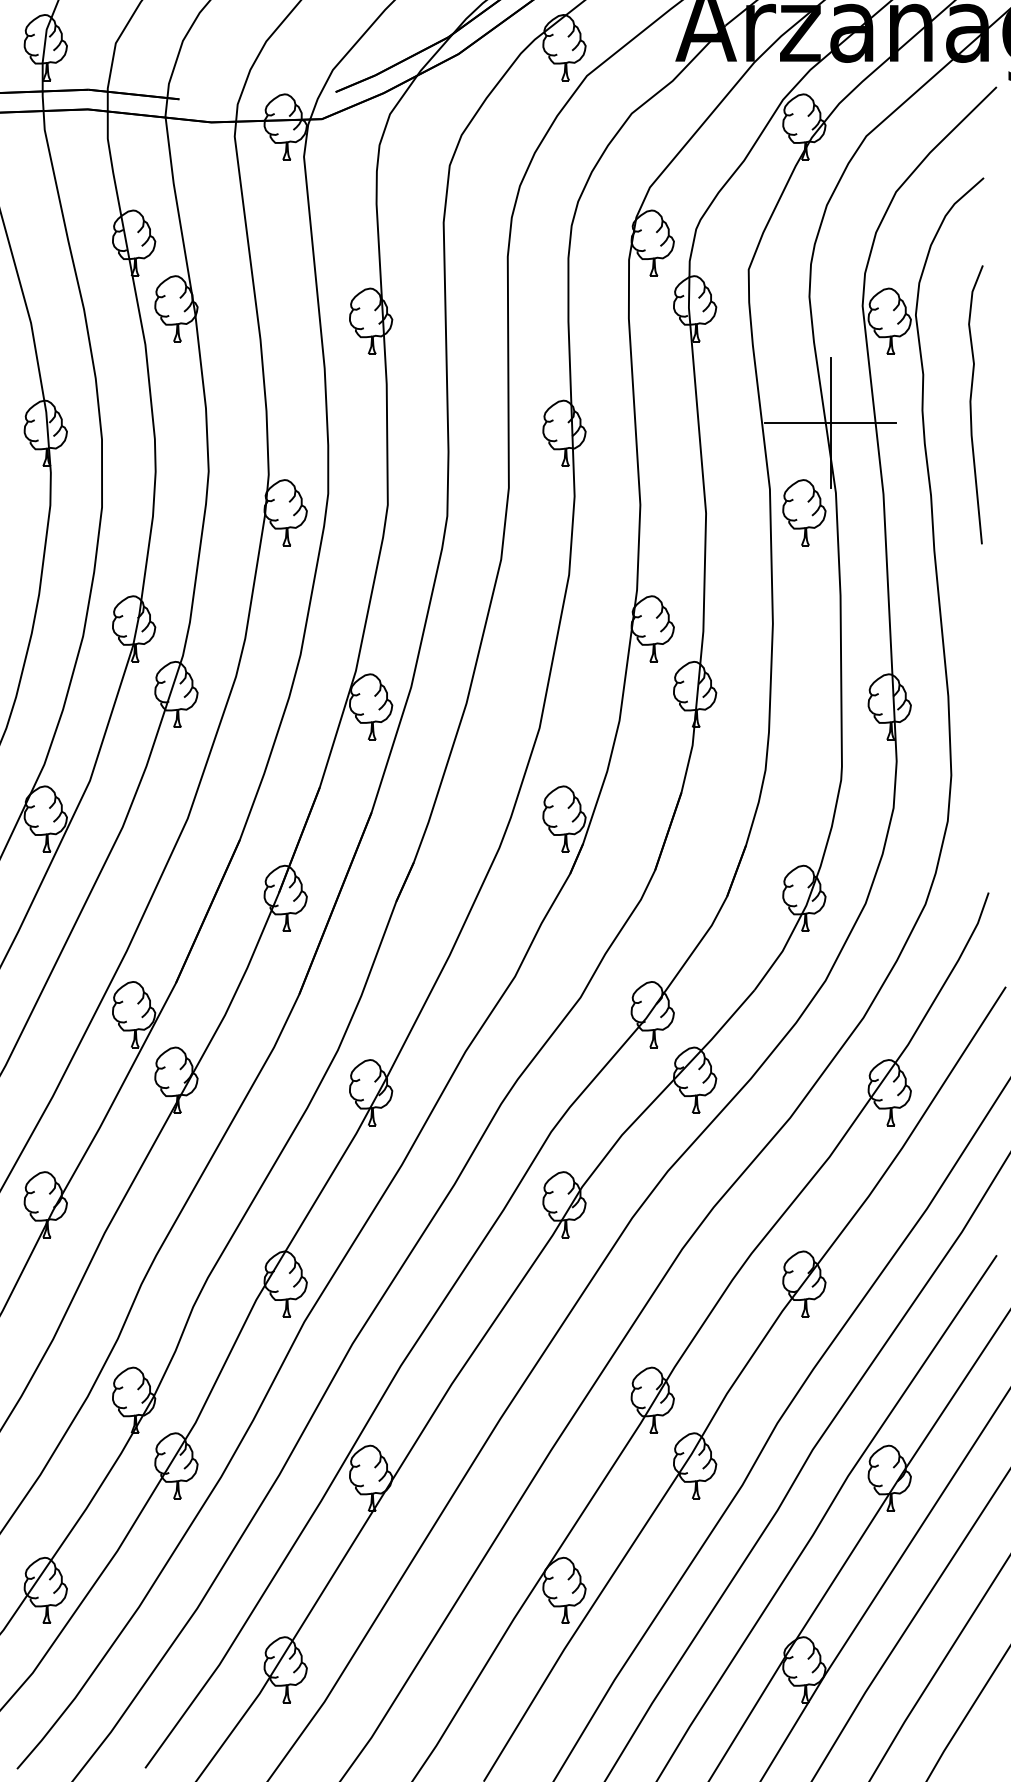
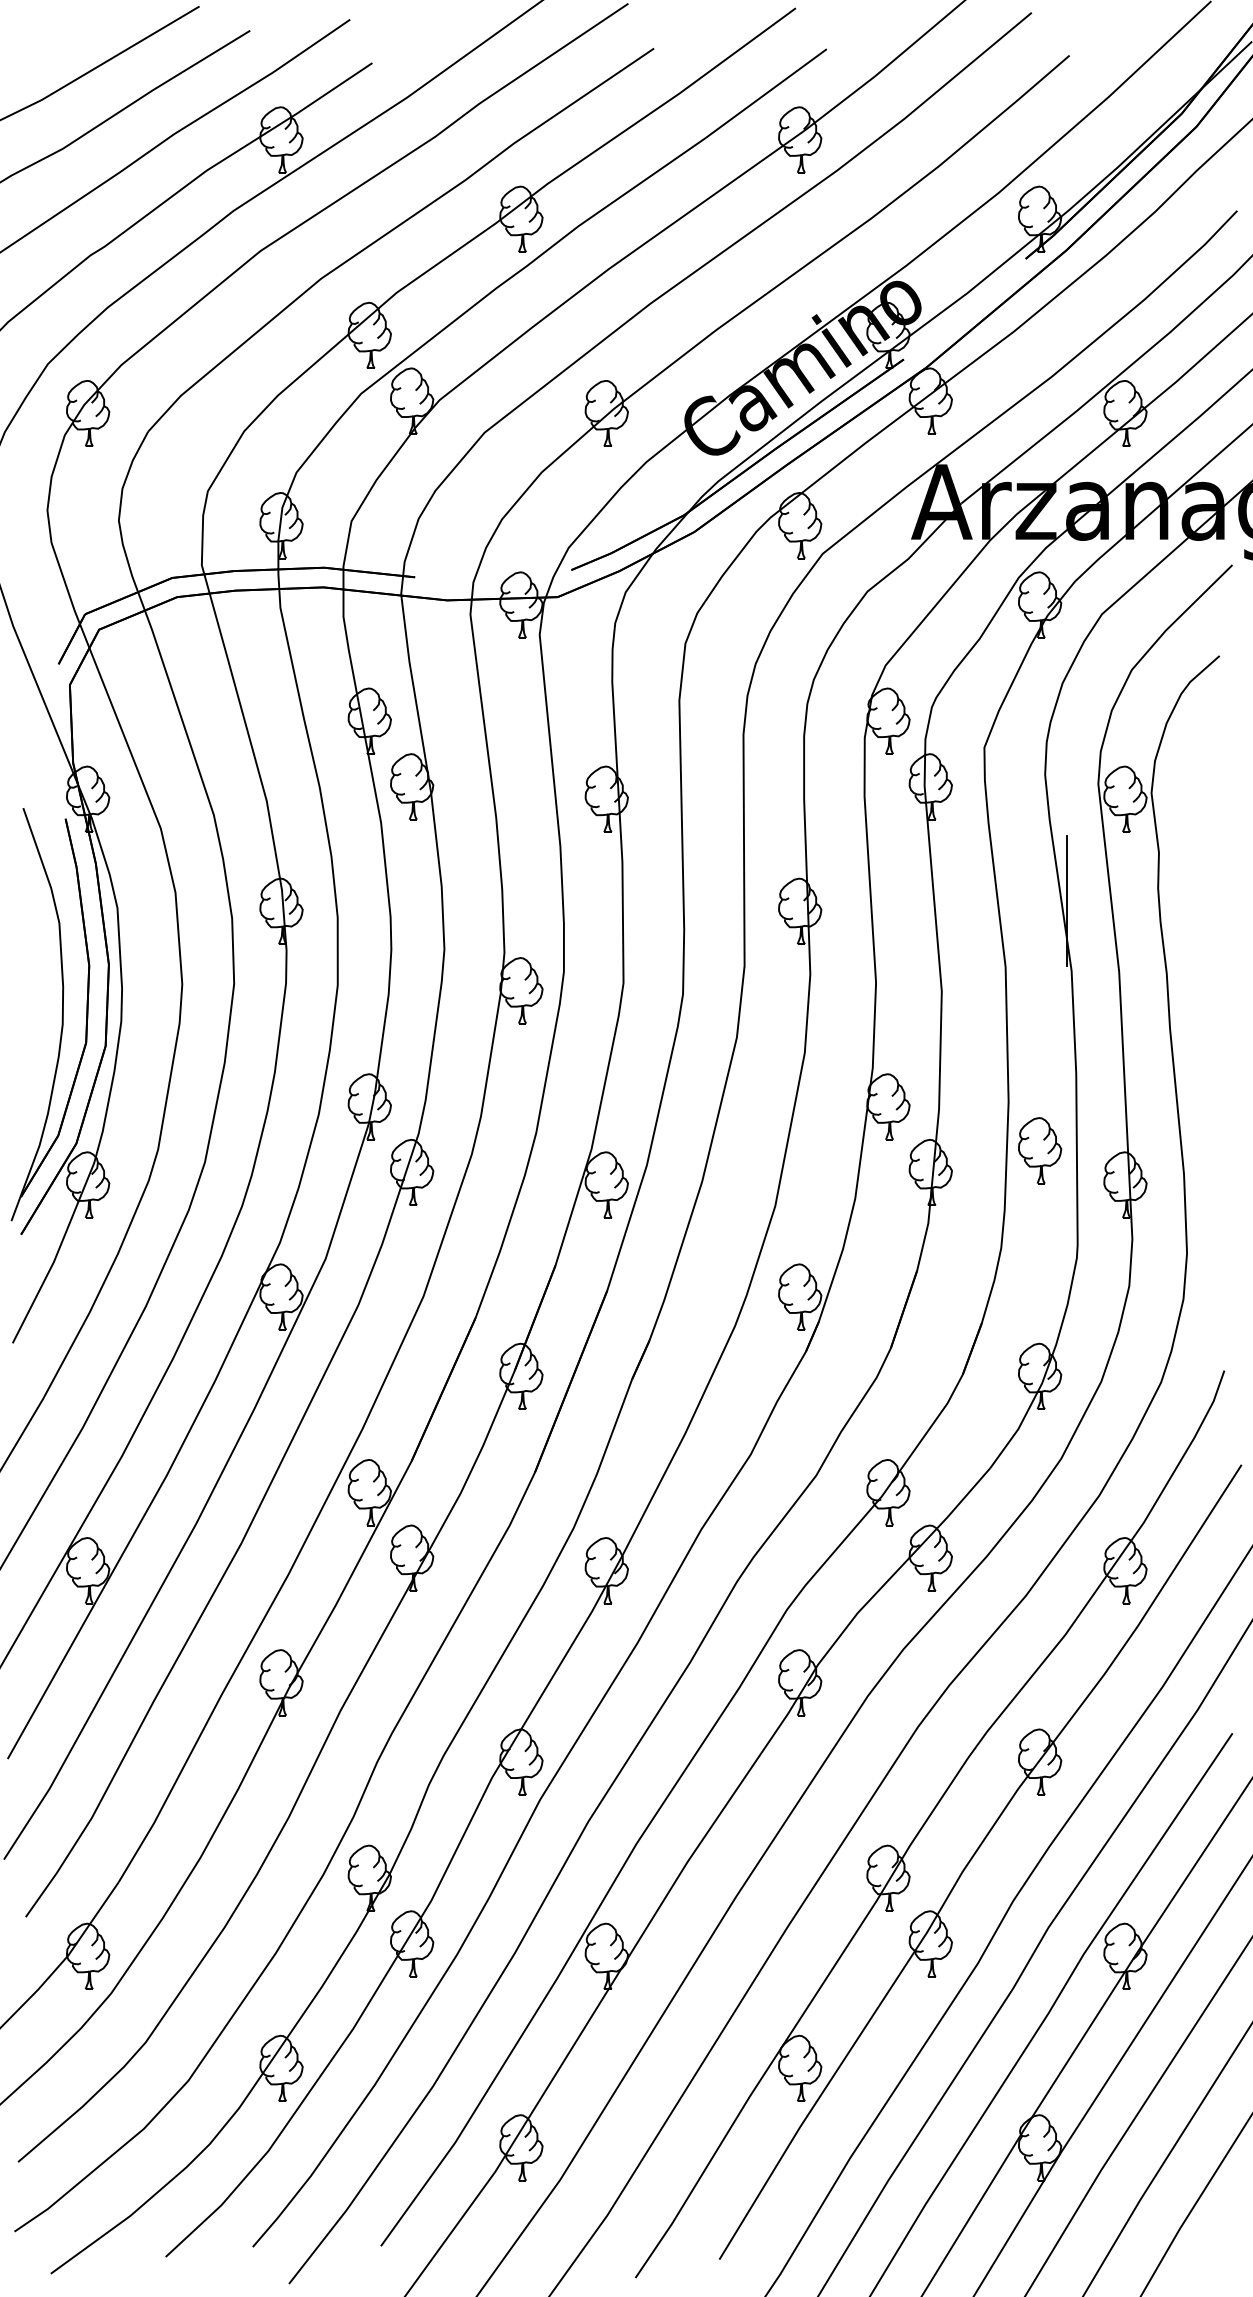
curve: (971, 404) -> (1207, 882), removed
line: (830, 423) -> (1066, 901), removed
part: (804, 512) -> (1040, 1150), moved

